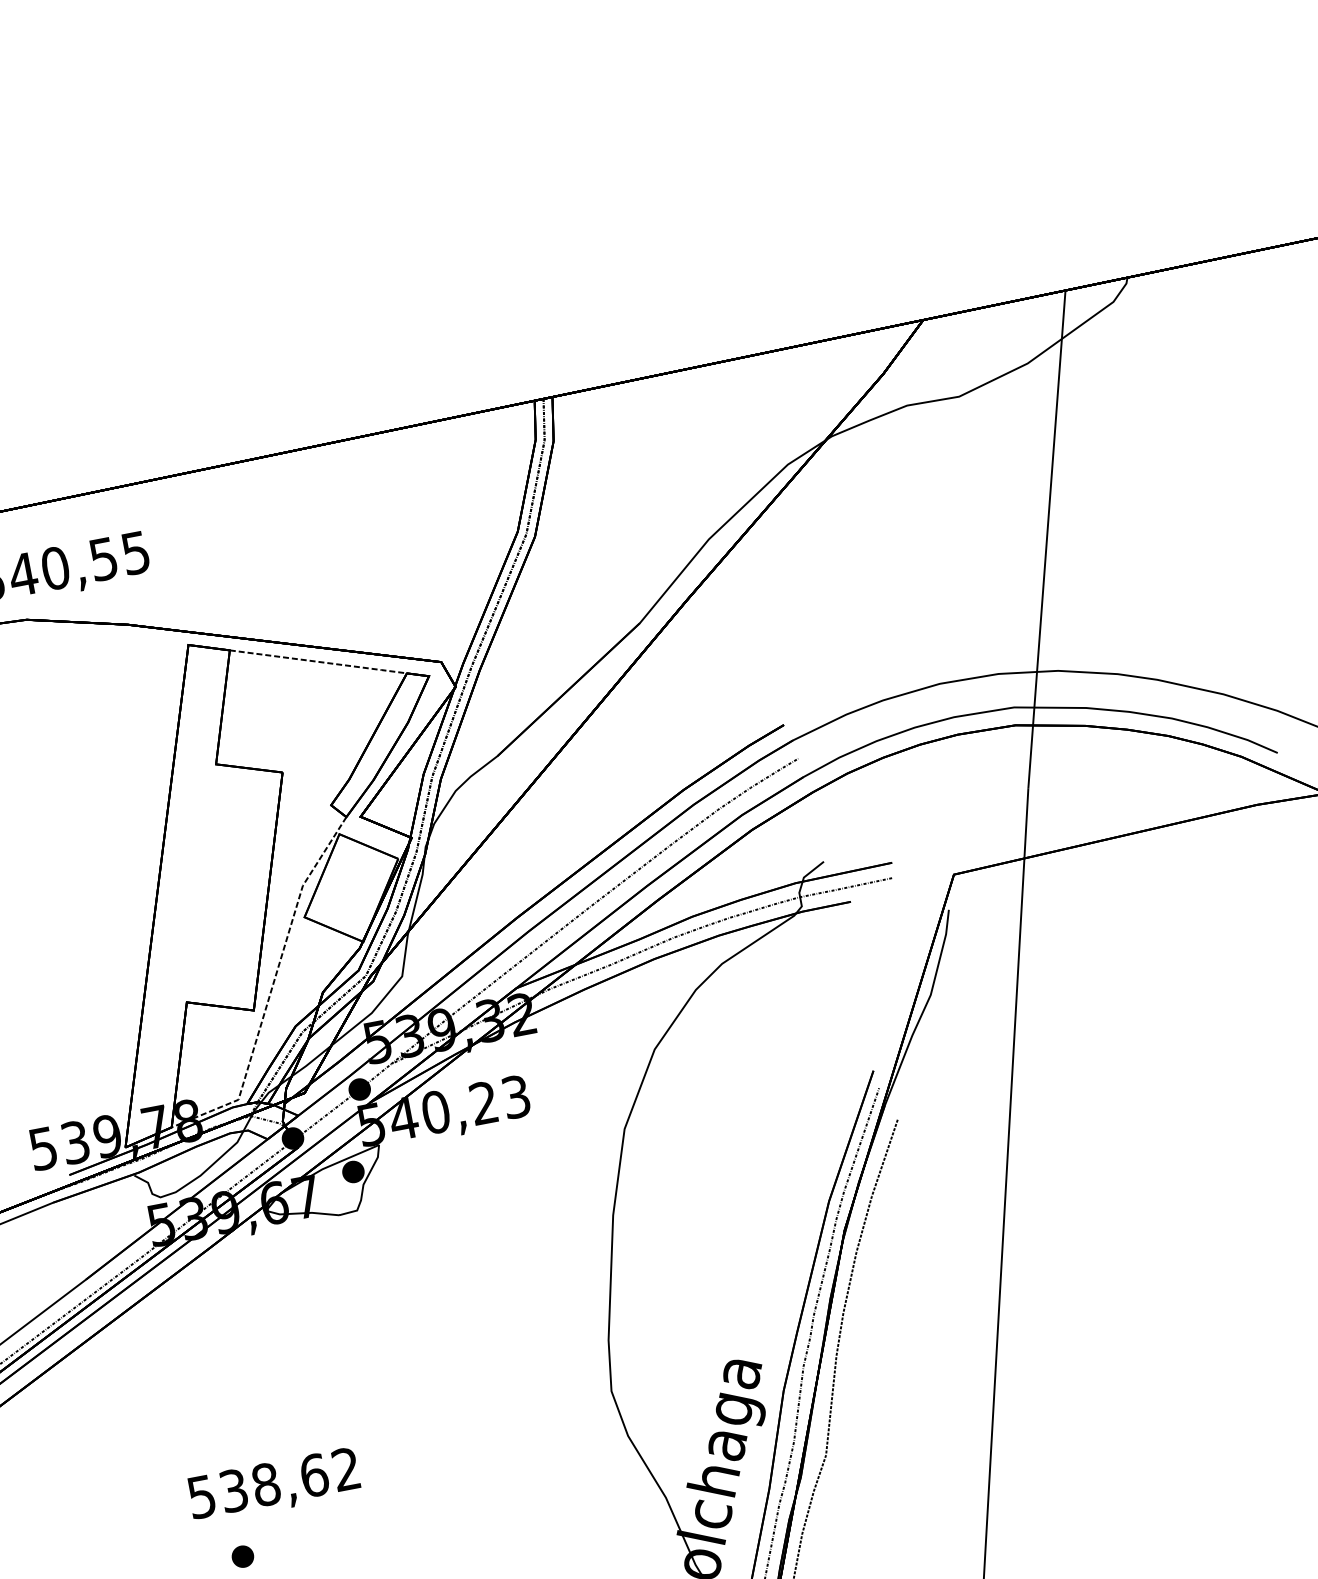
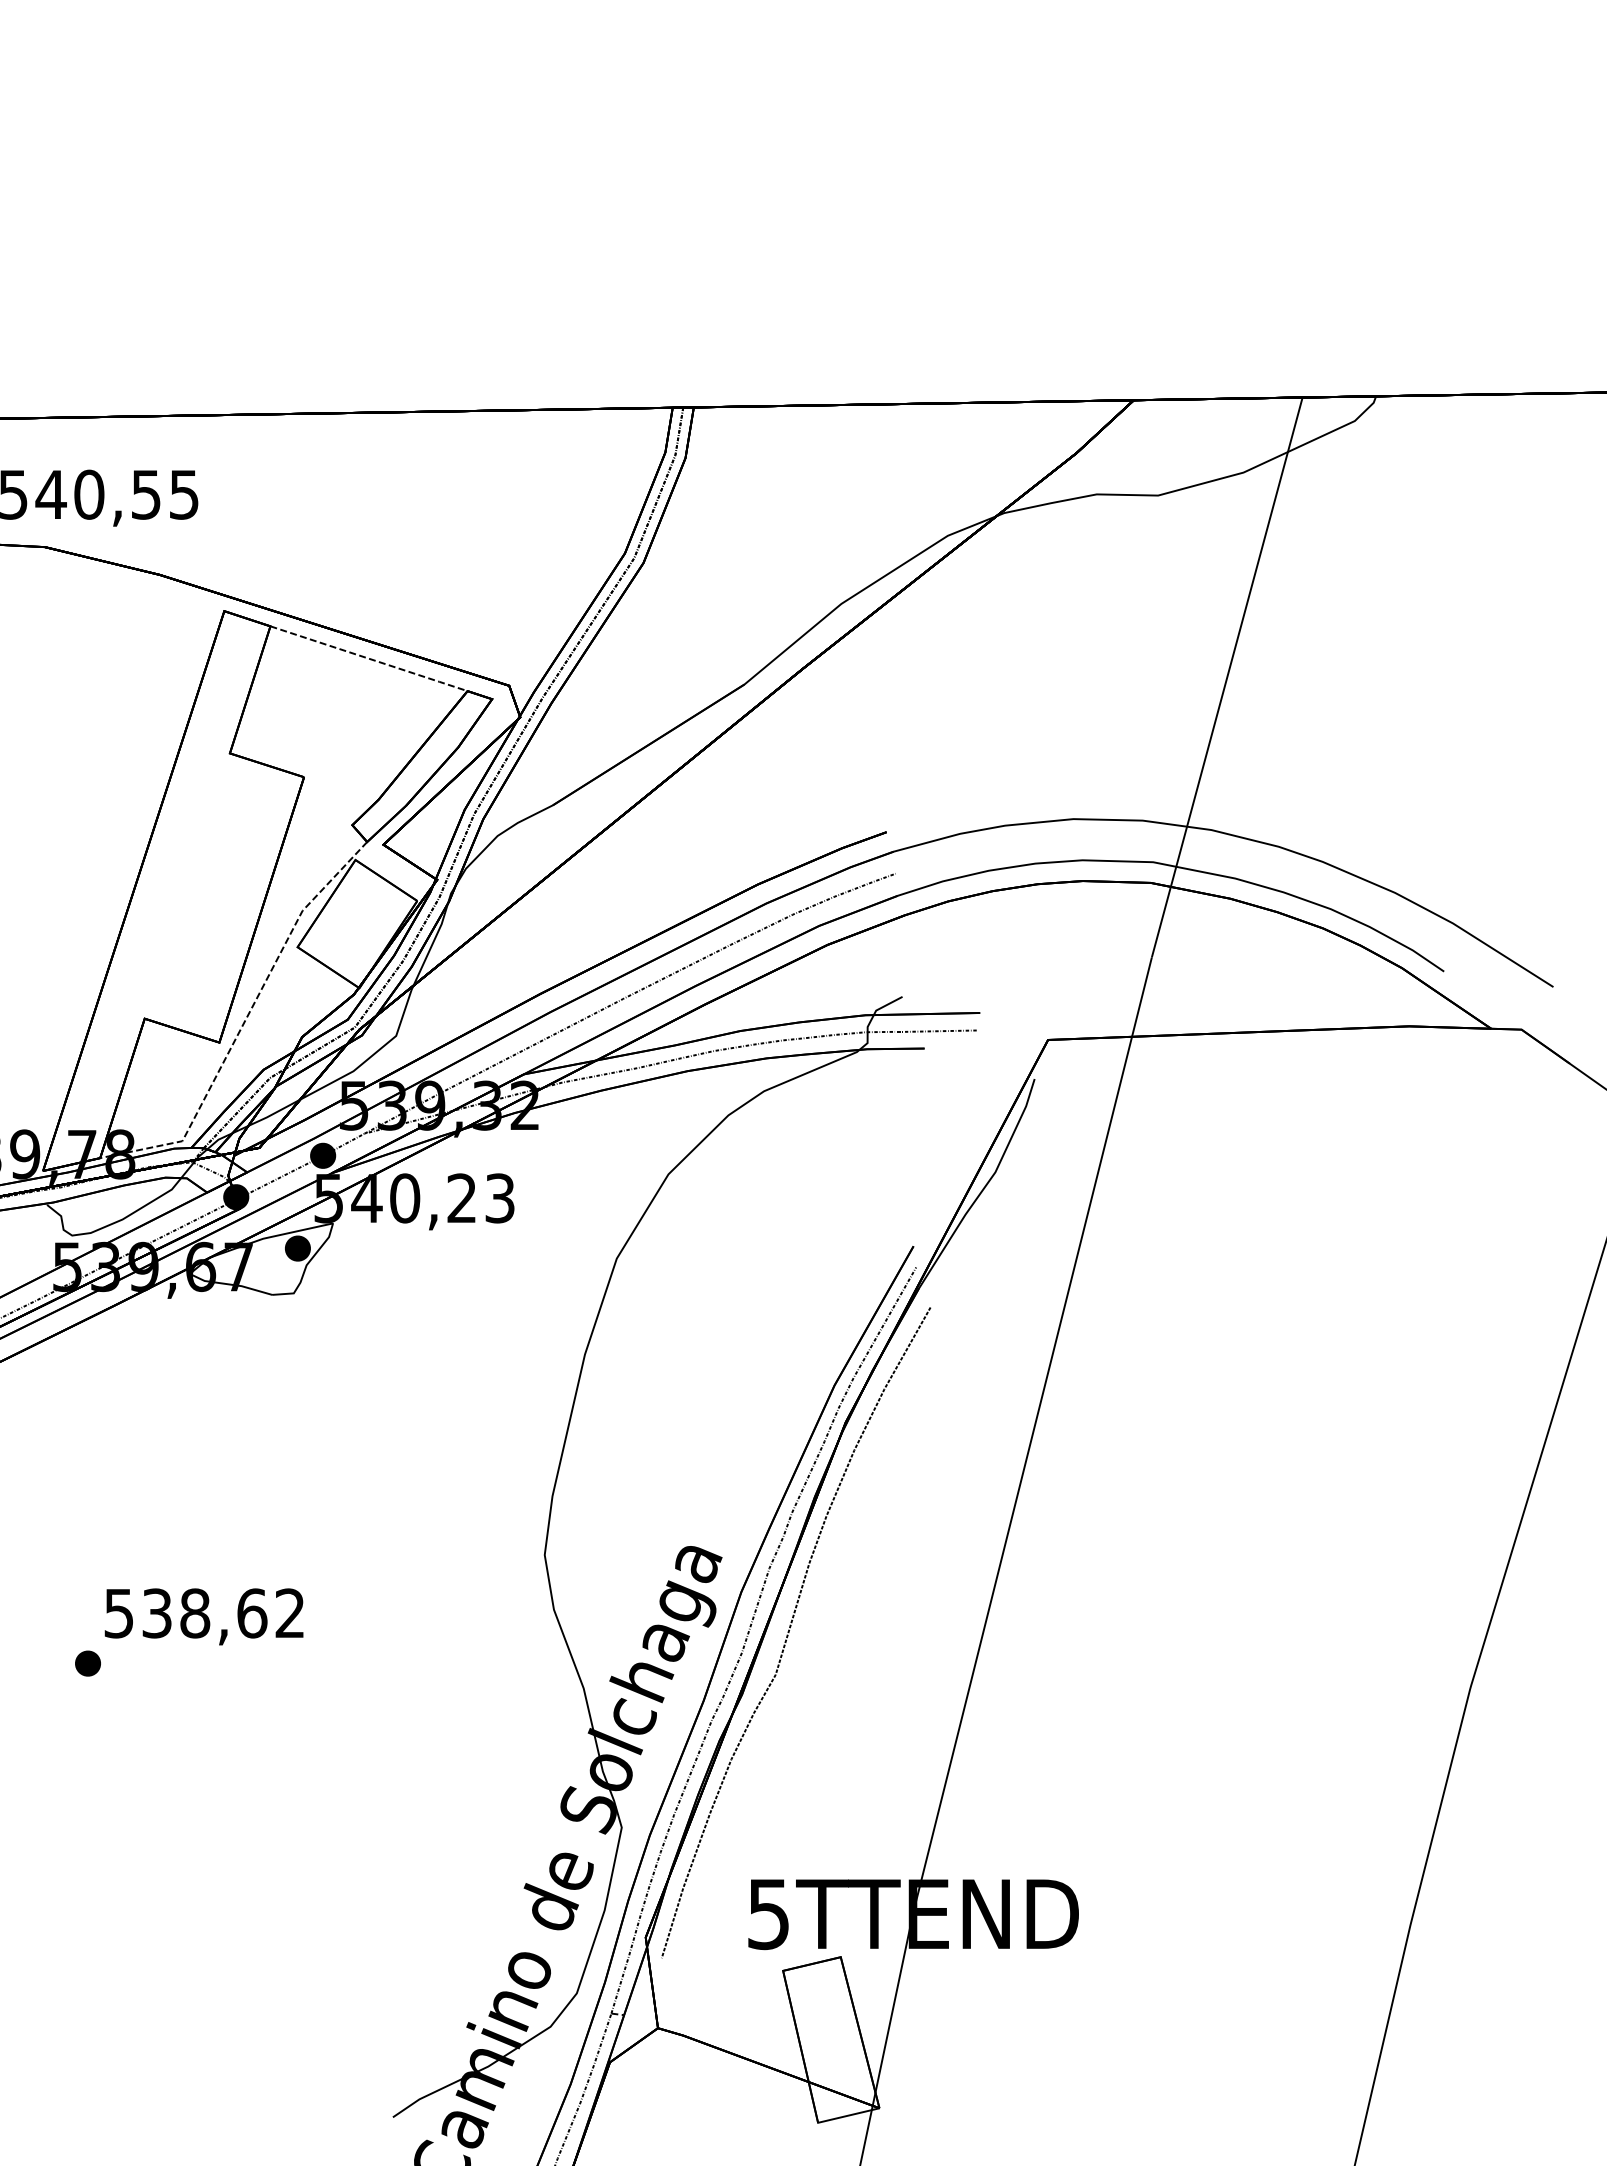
text: (273, 1485) -> (203, 1616), moved

